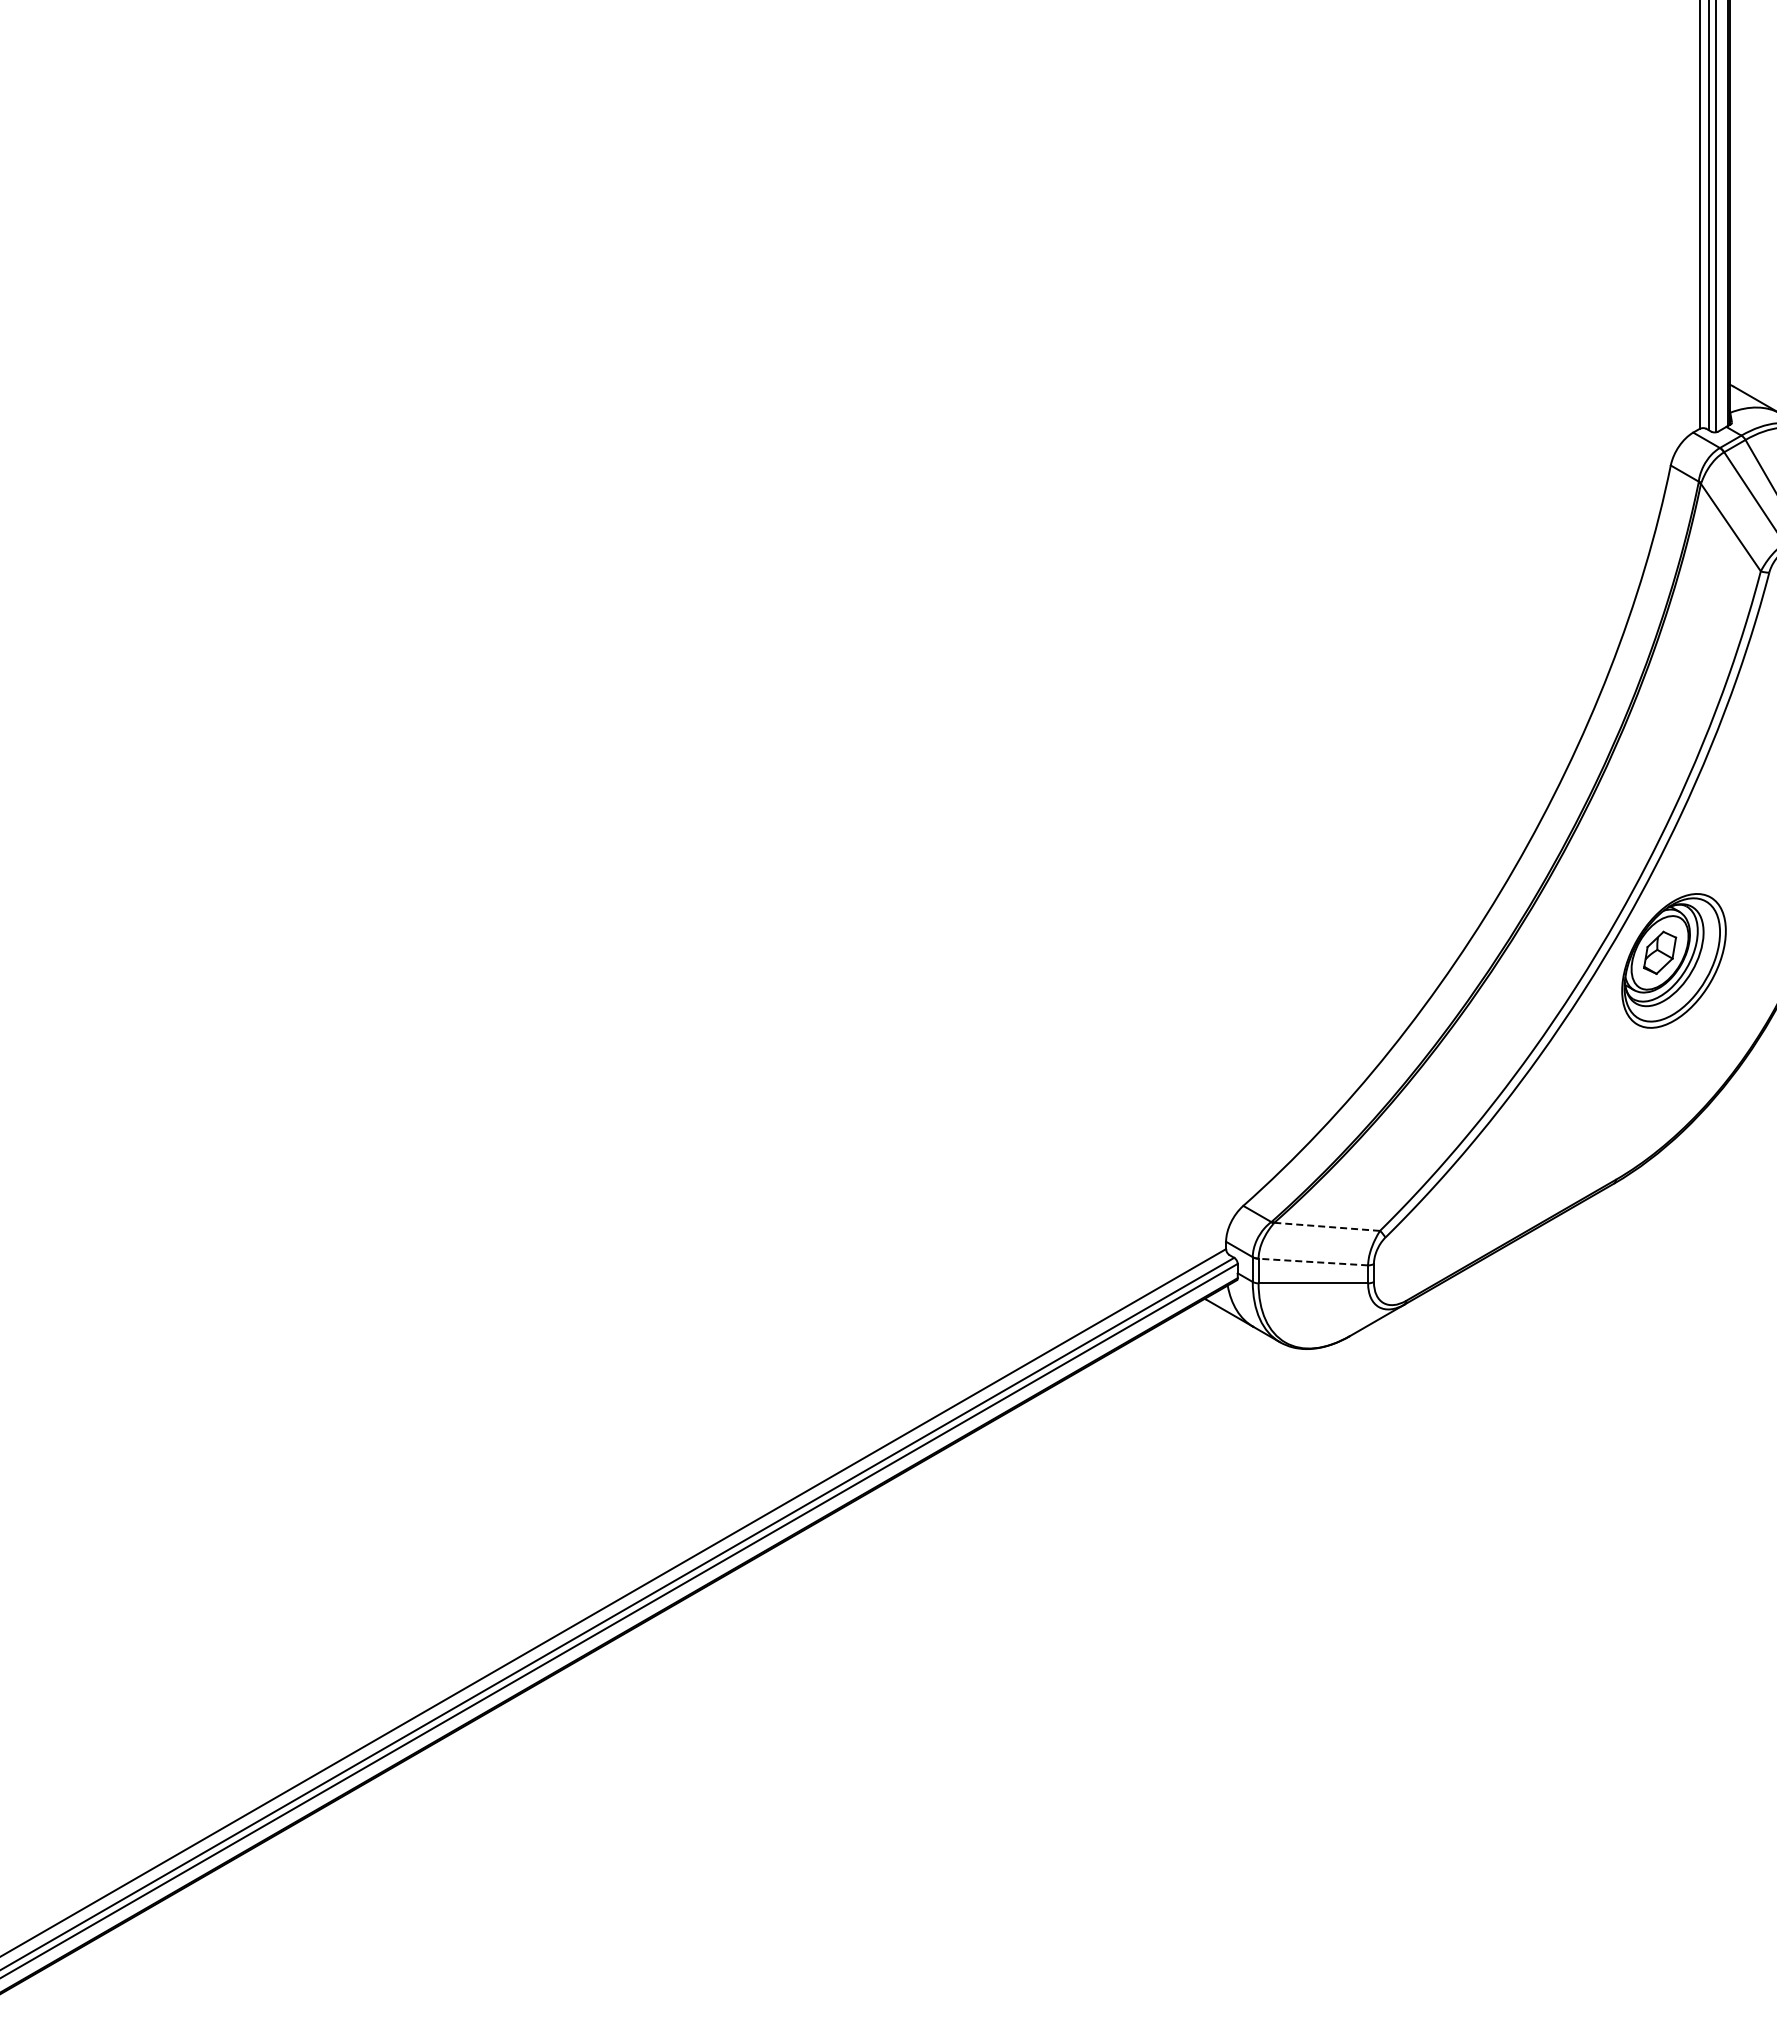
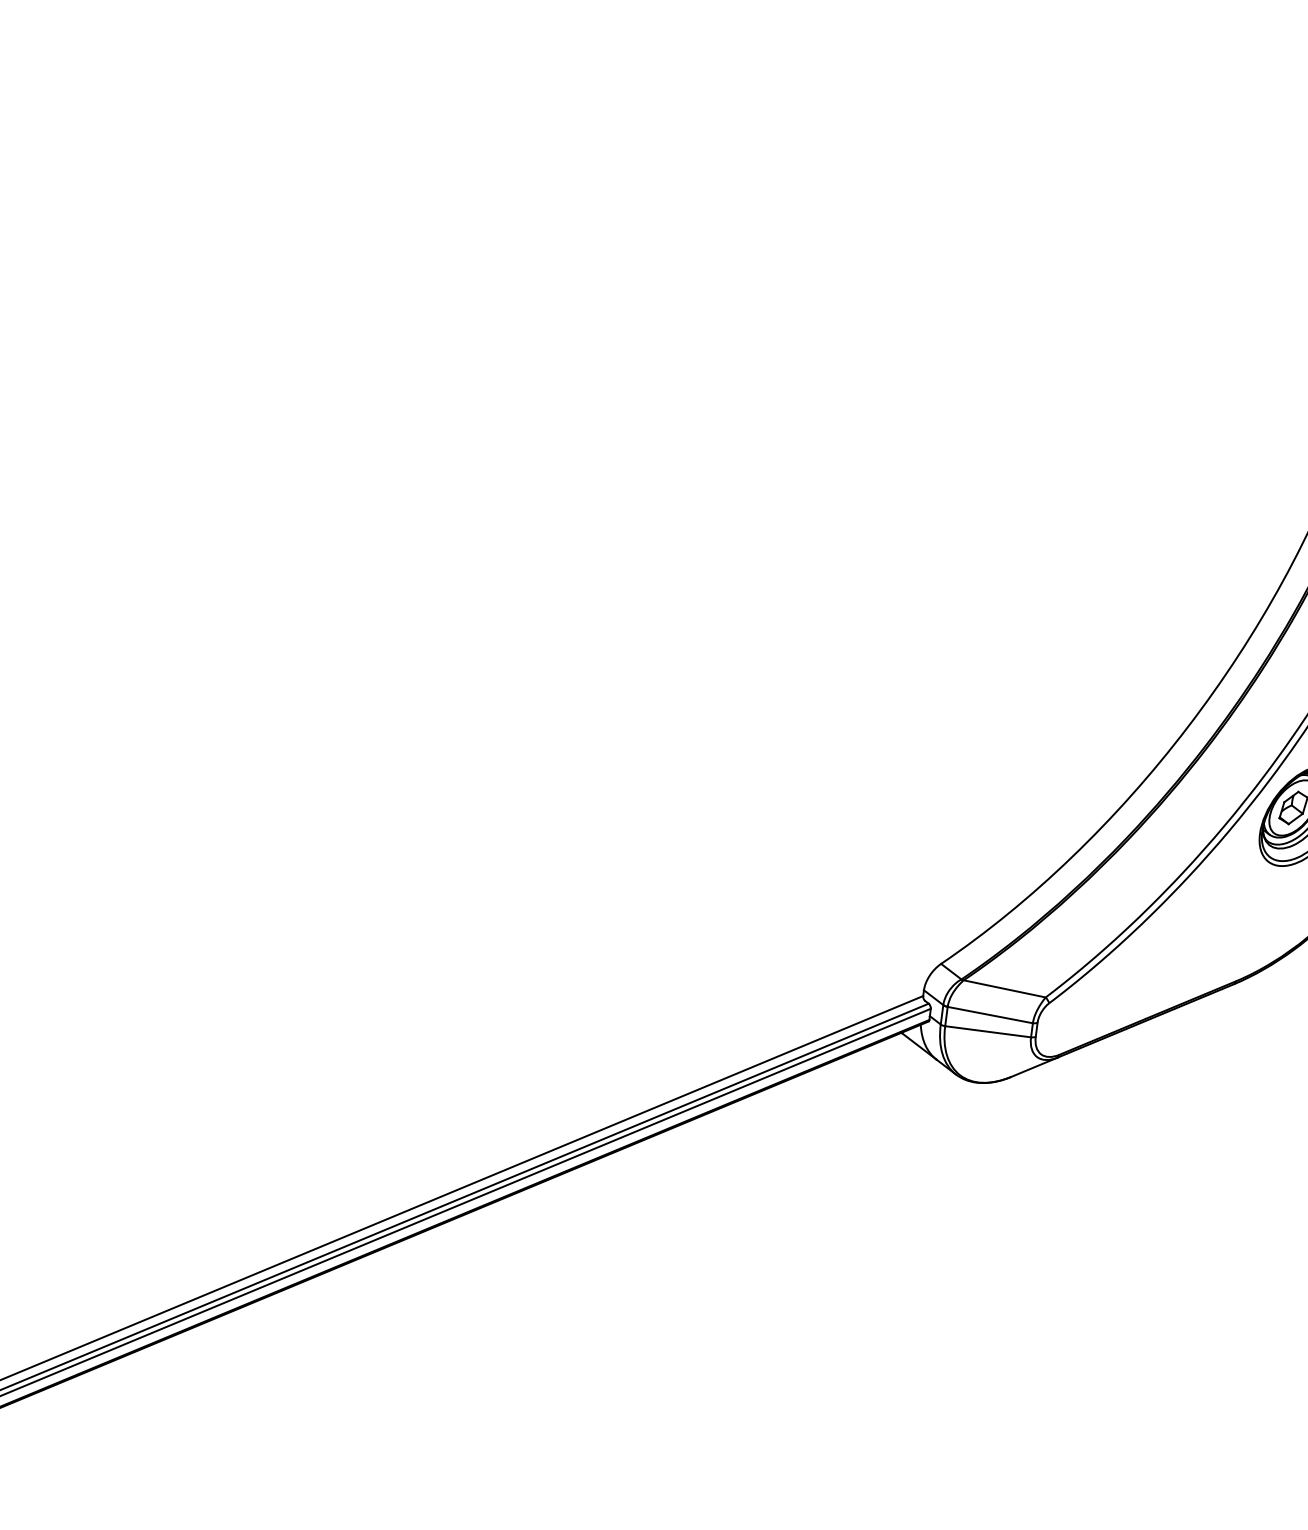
line: (1327, 1226) -> (1005, 988), dashed -> solid
line: (1313, 1262) -> (990, 1015), dashed -> solid

